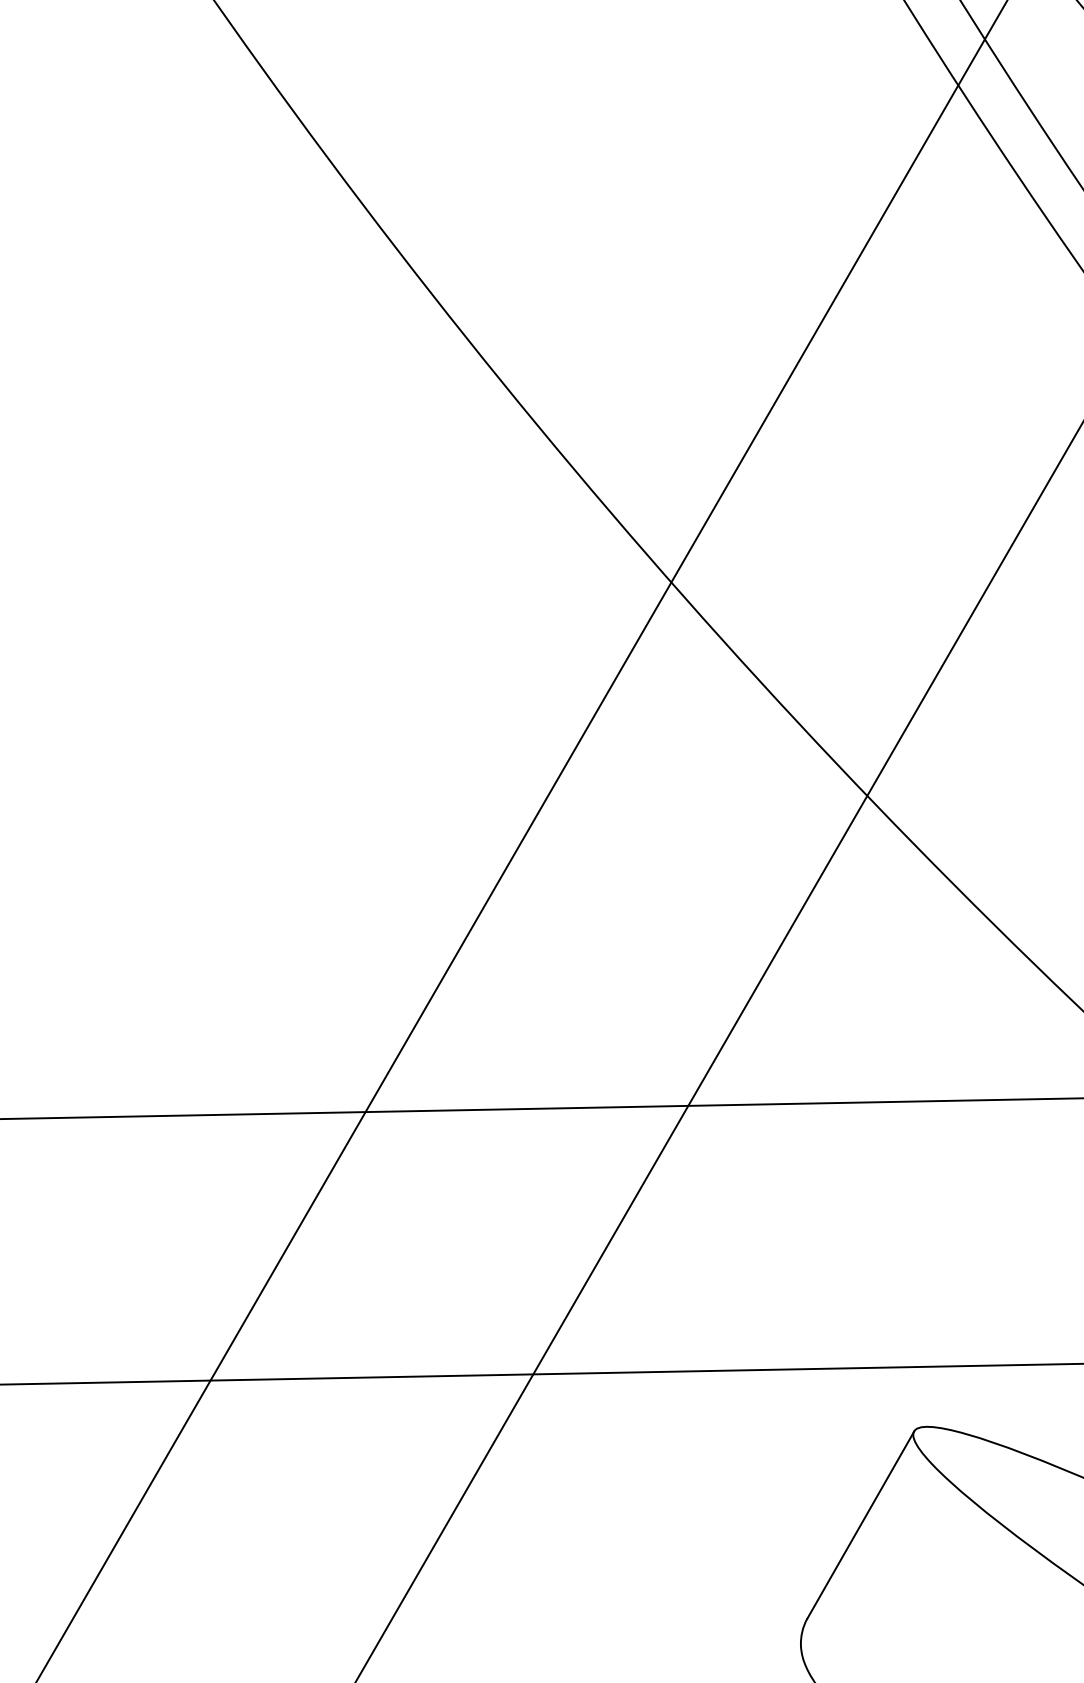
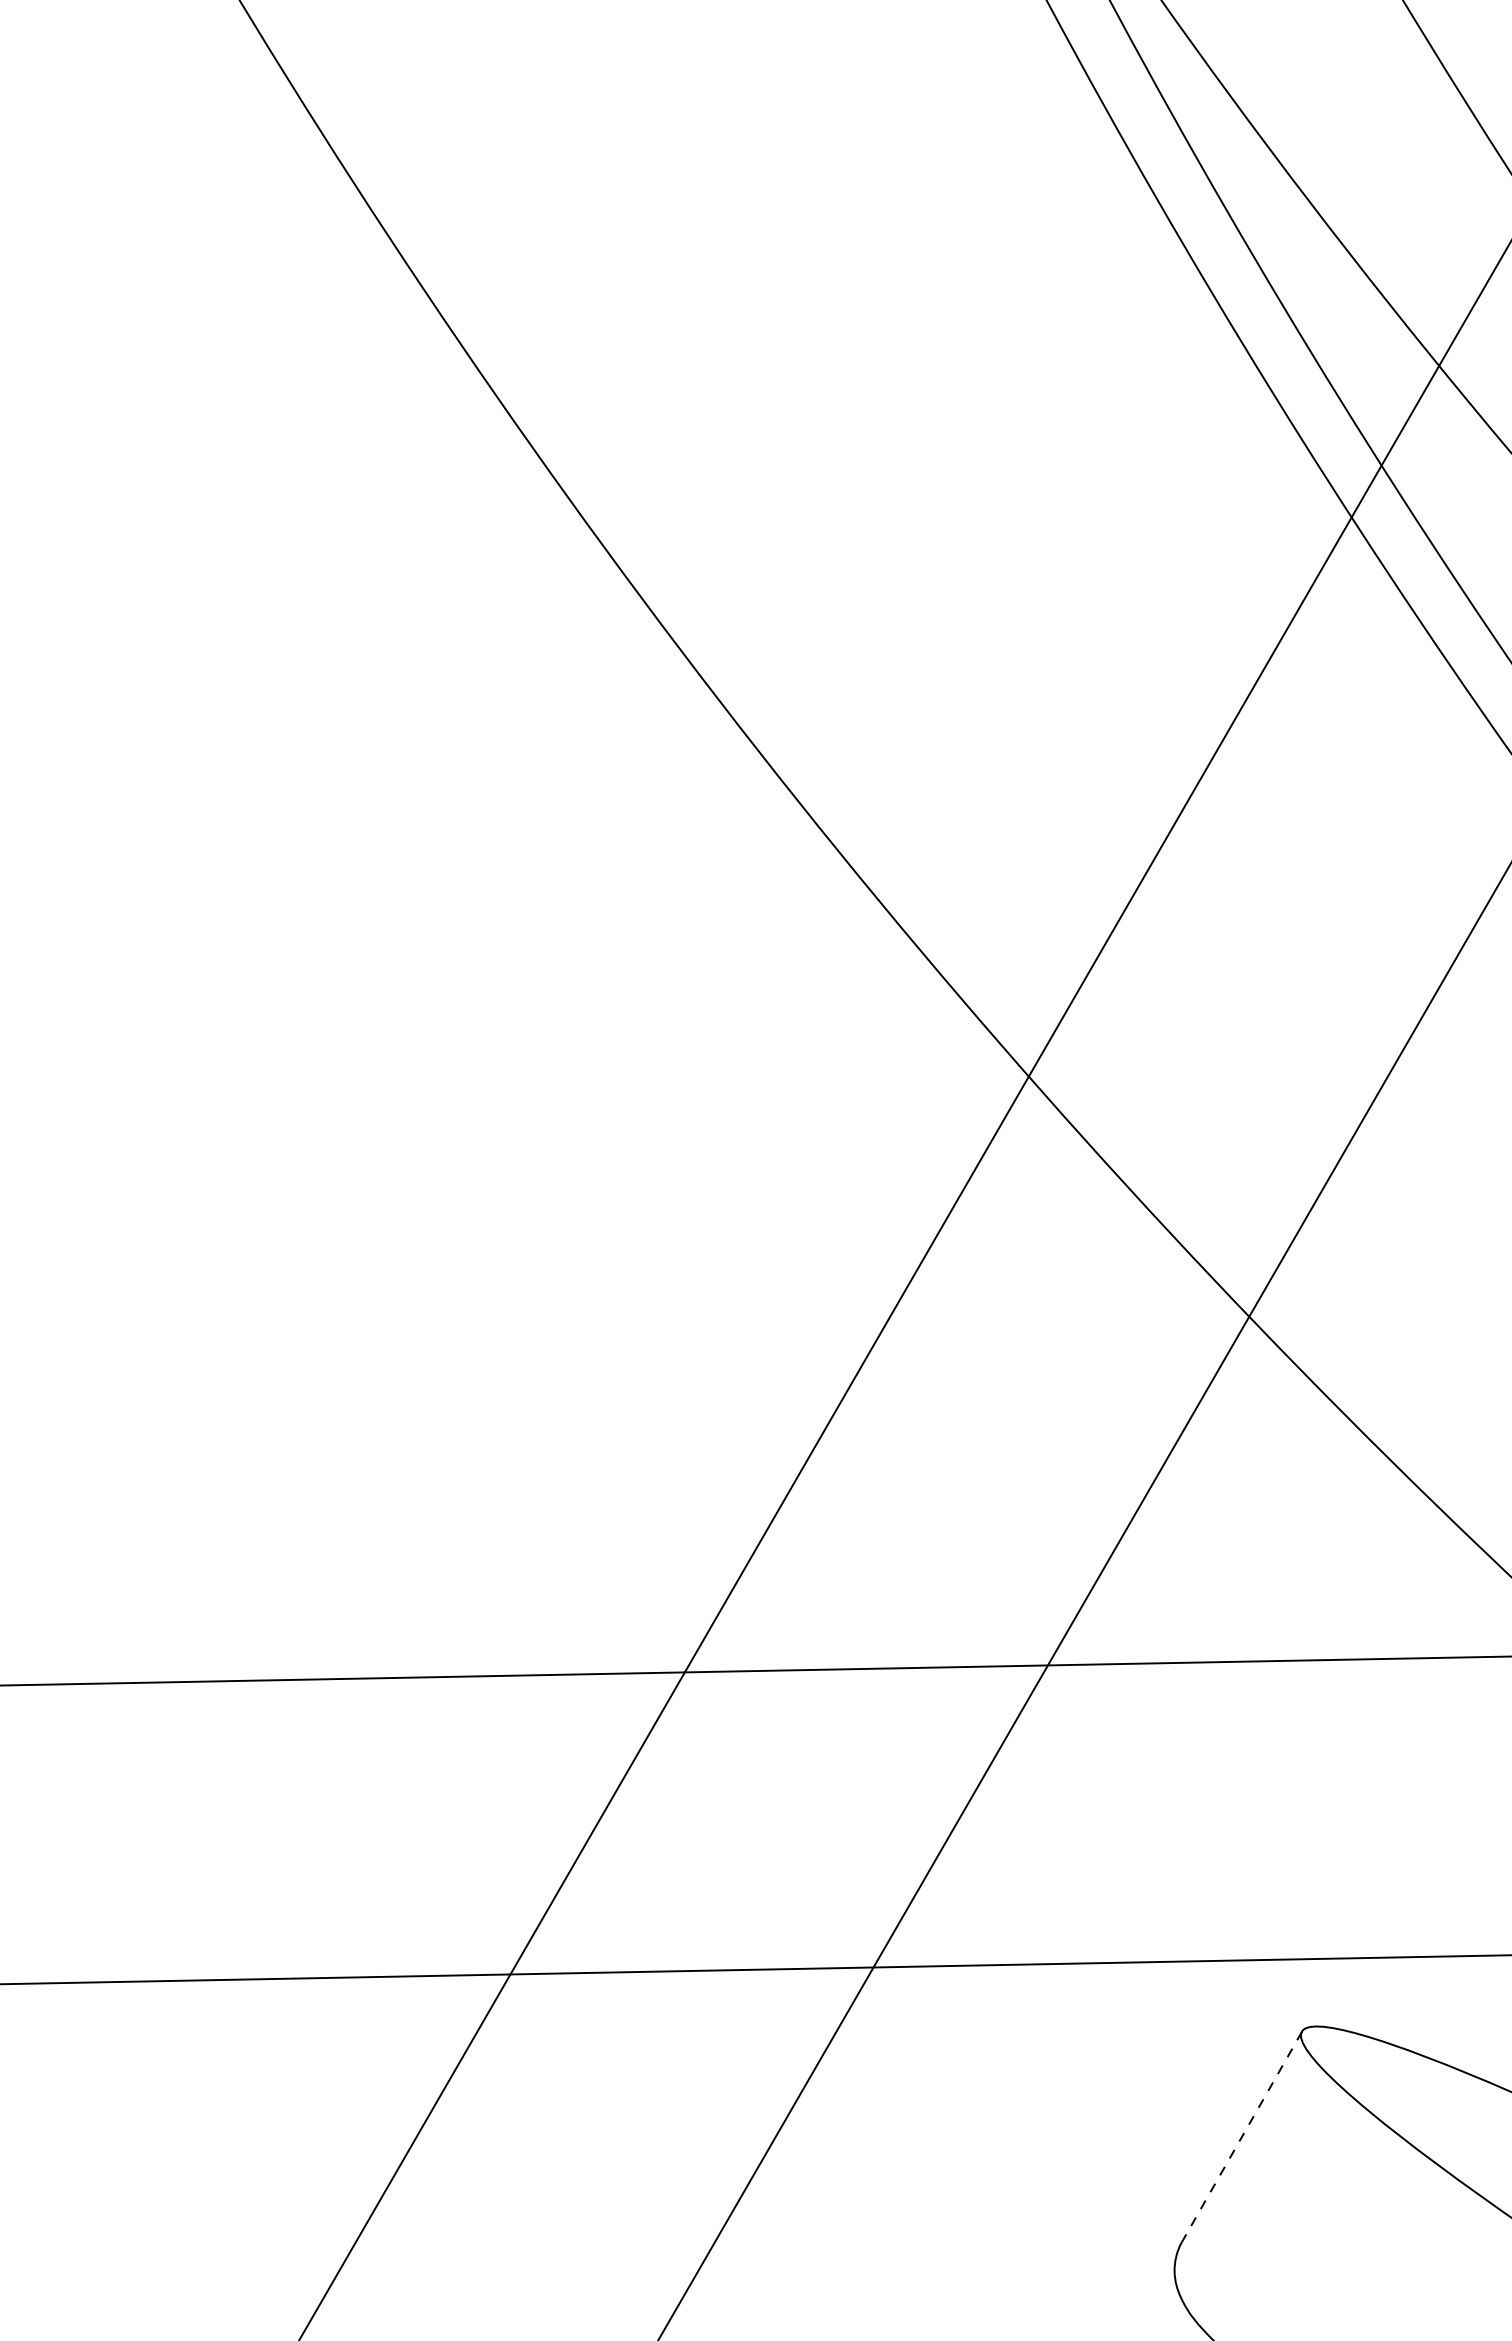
line: (860, 1525) -> (1241, 2137), solid -> dashed

